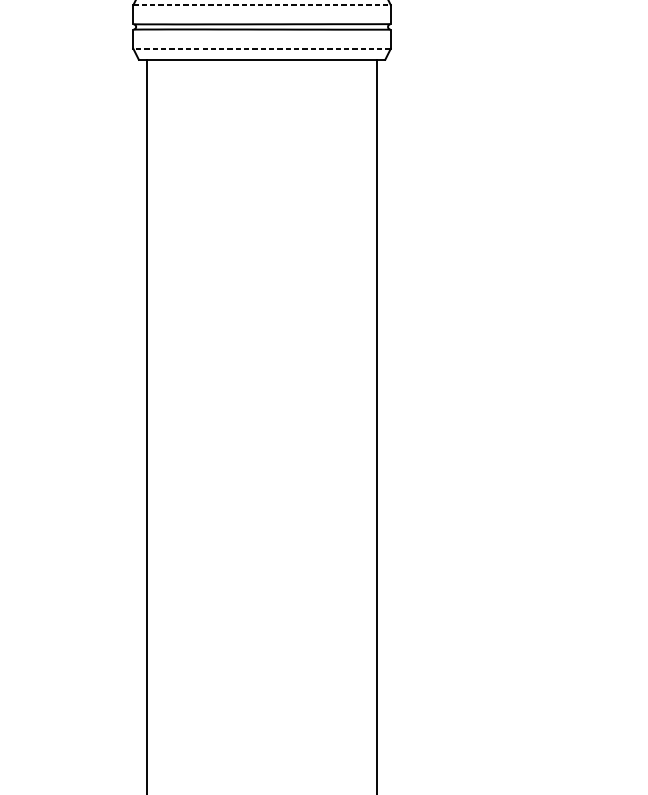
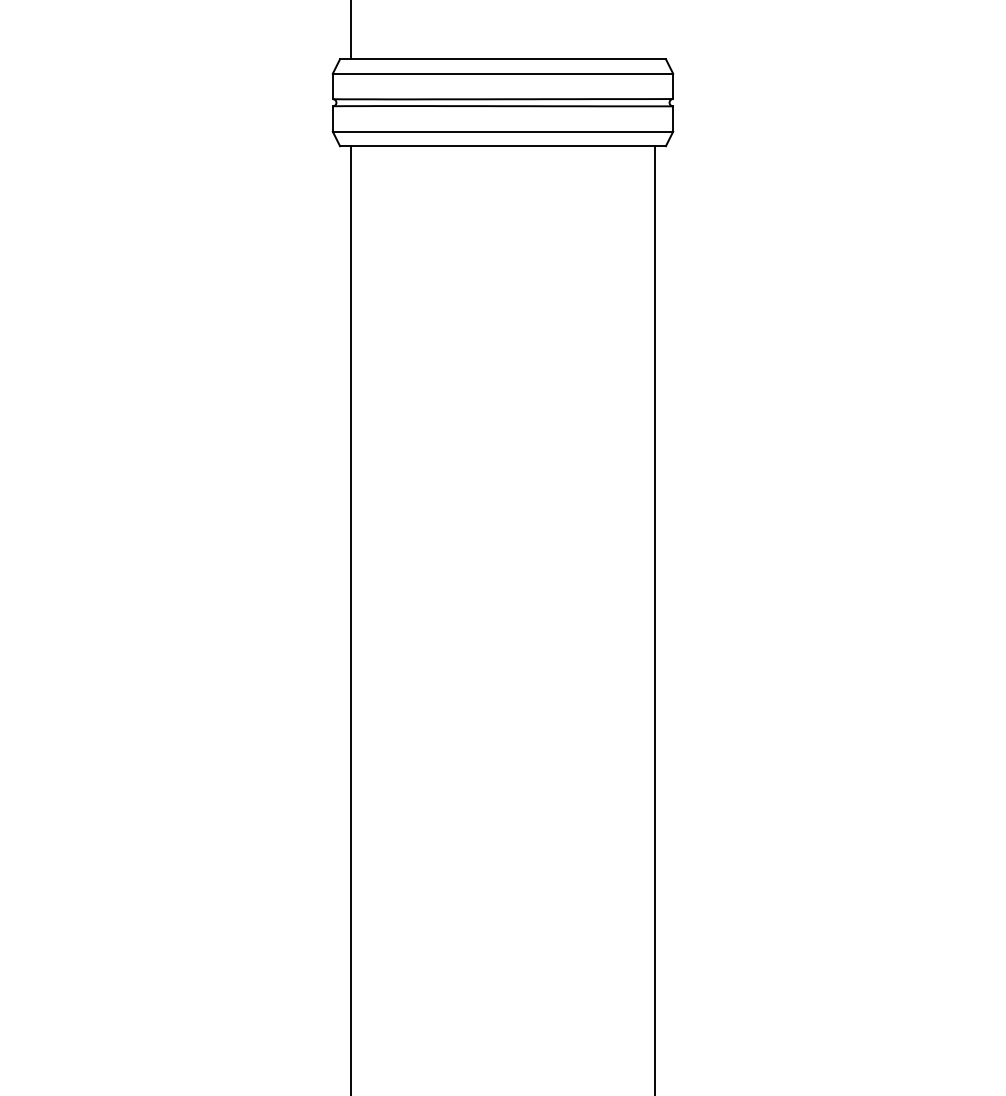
line: (262, 4) -> (503, 73), dashed -> solid
line: (261, 48) -> (502, 131), dashed -> solid

